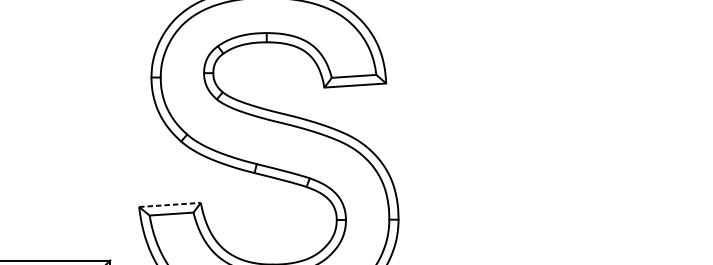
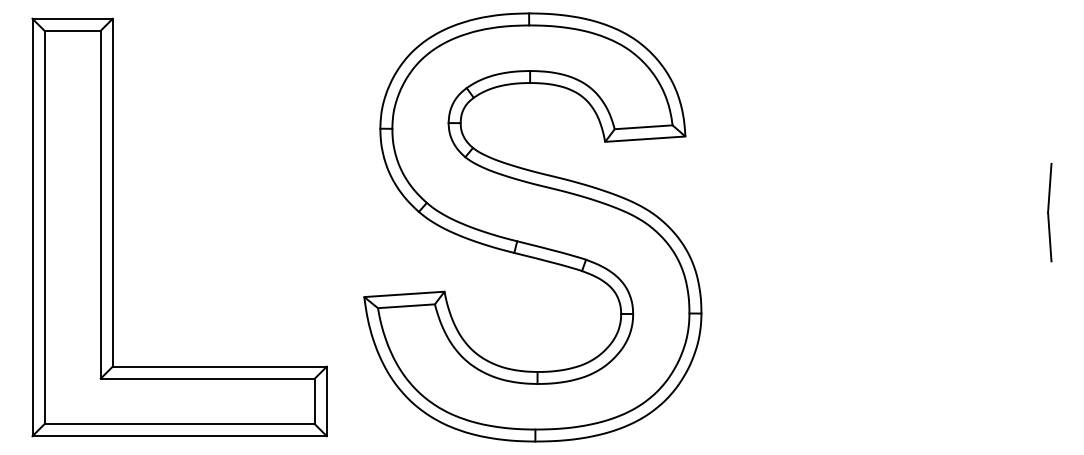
part: (666, 141) -> (1049, 212), added
line: (170, 205) -> (404, 294), dashed -> solid

